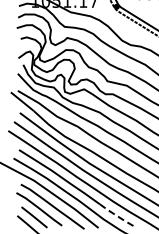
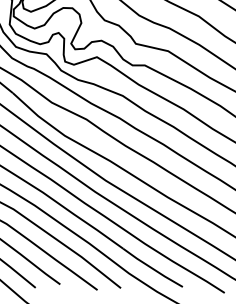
line: (117, 216) -> (152, 269), dashed -> solid

